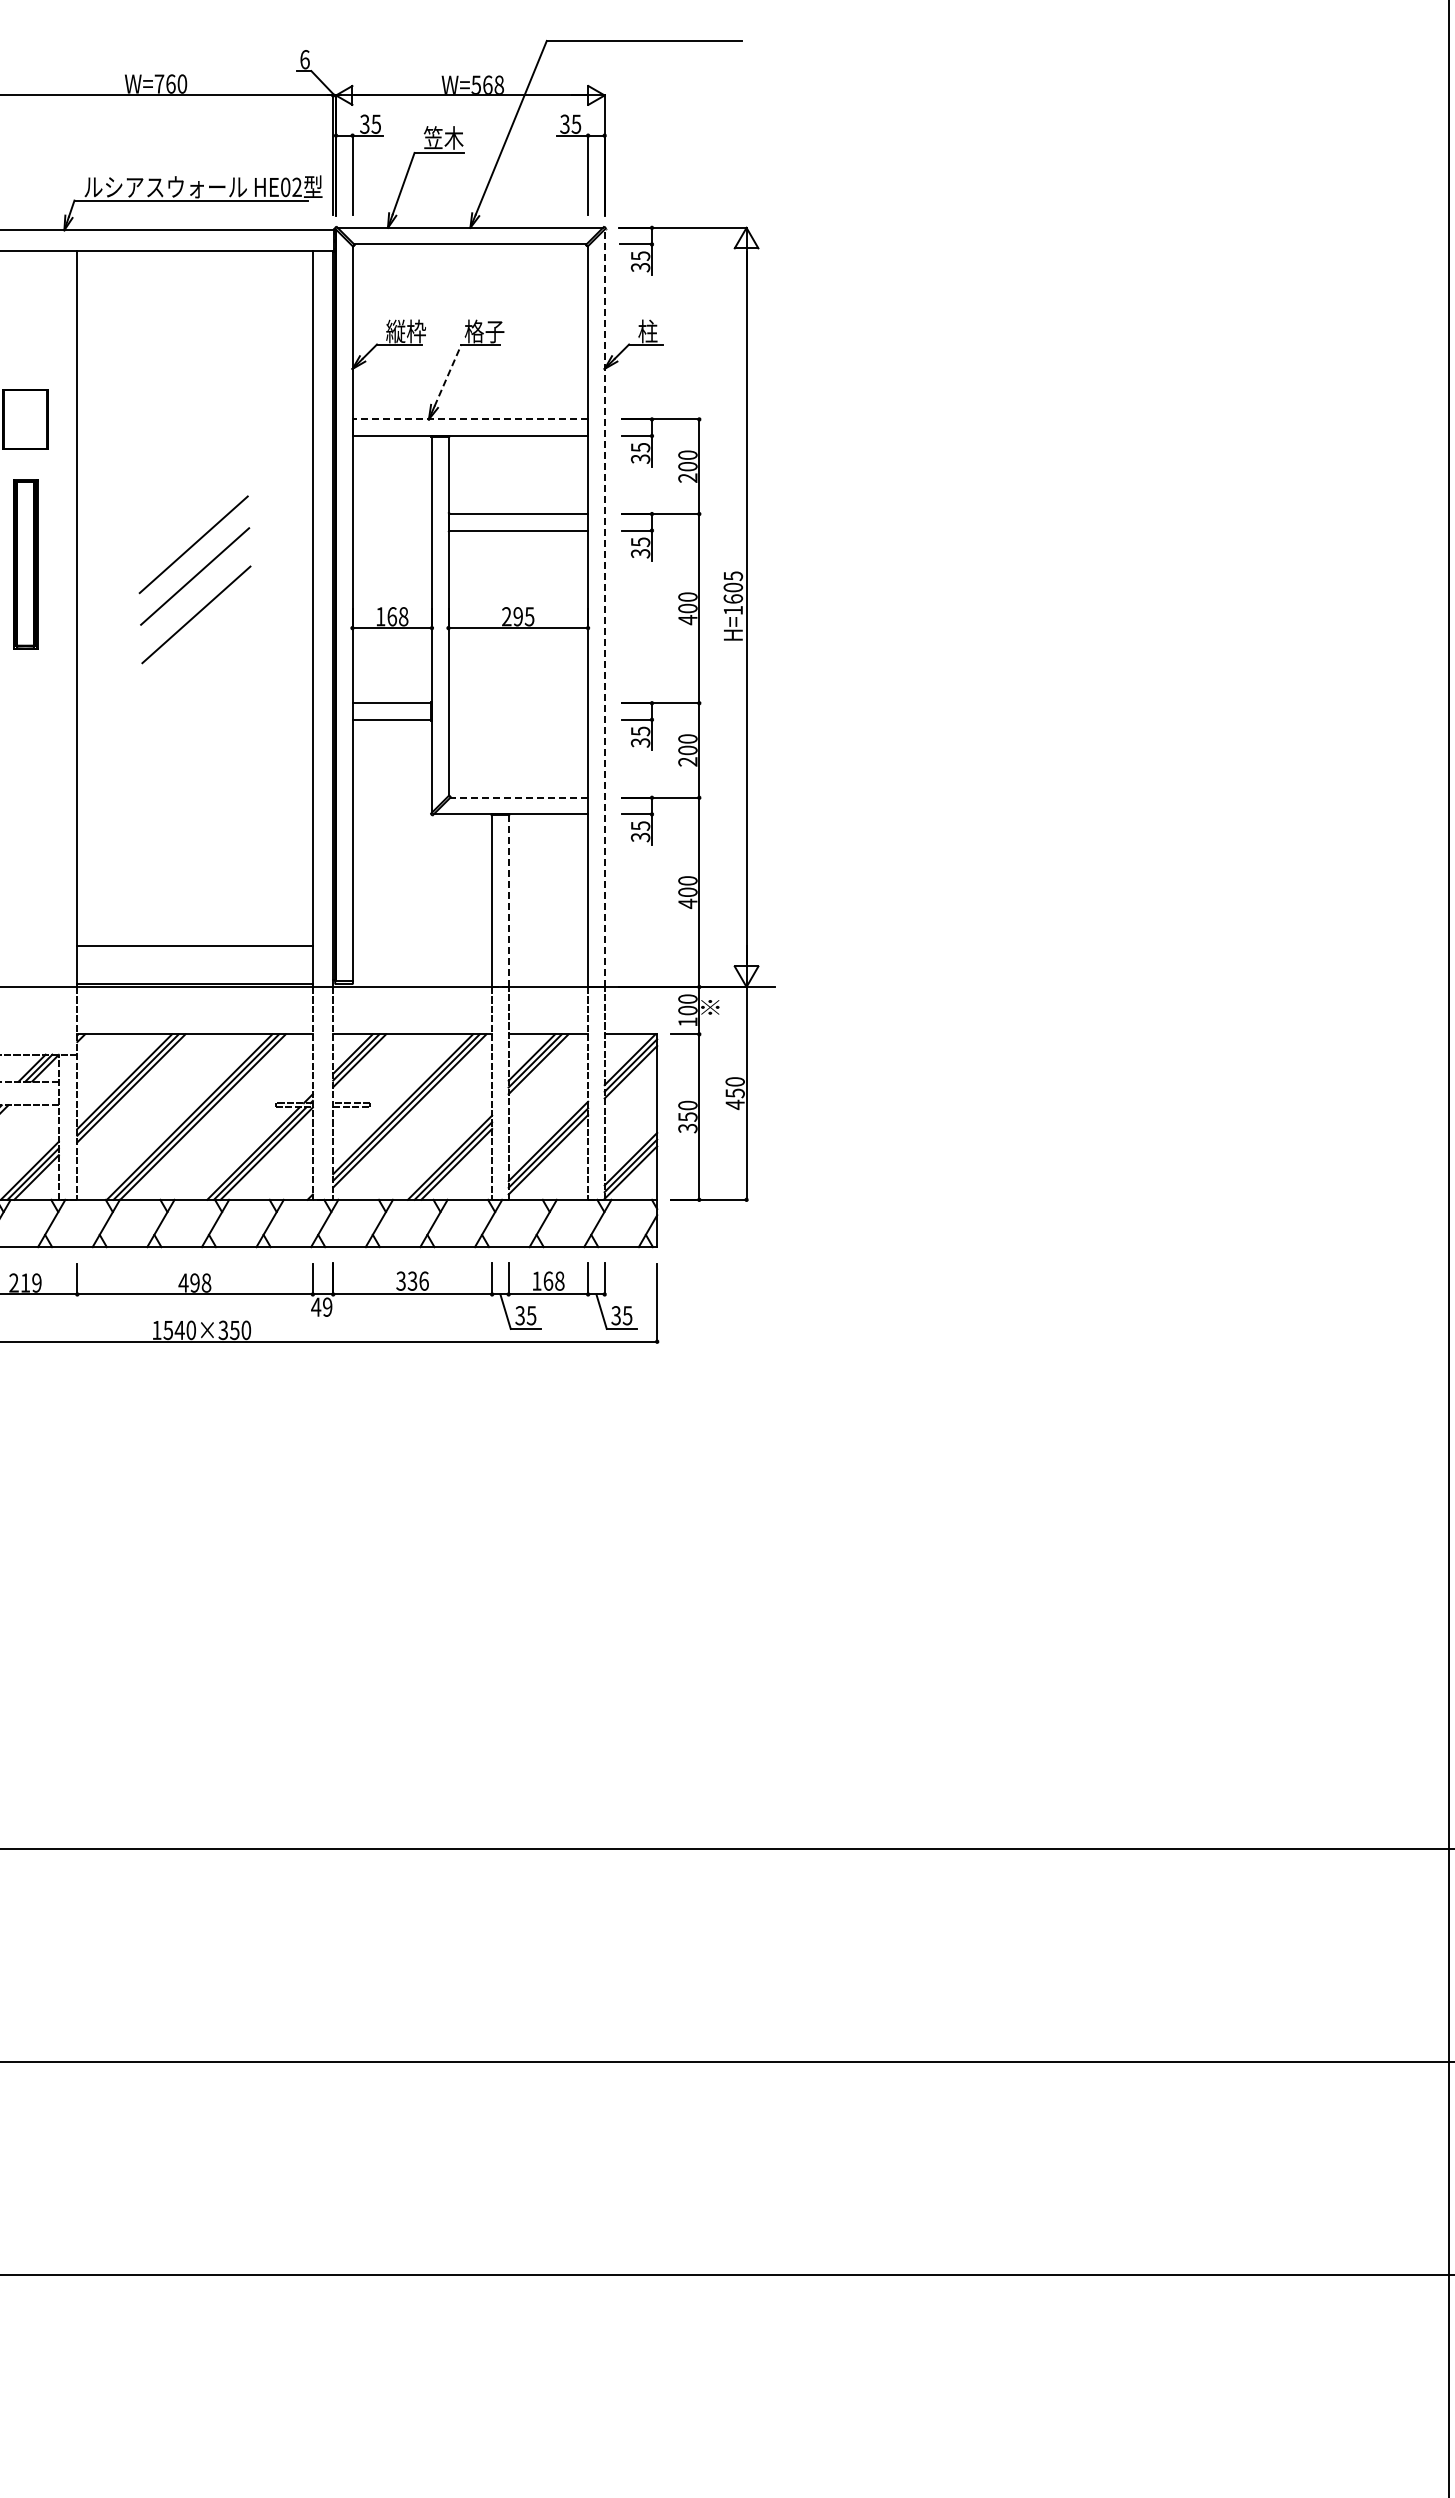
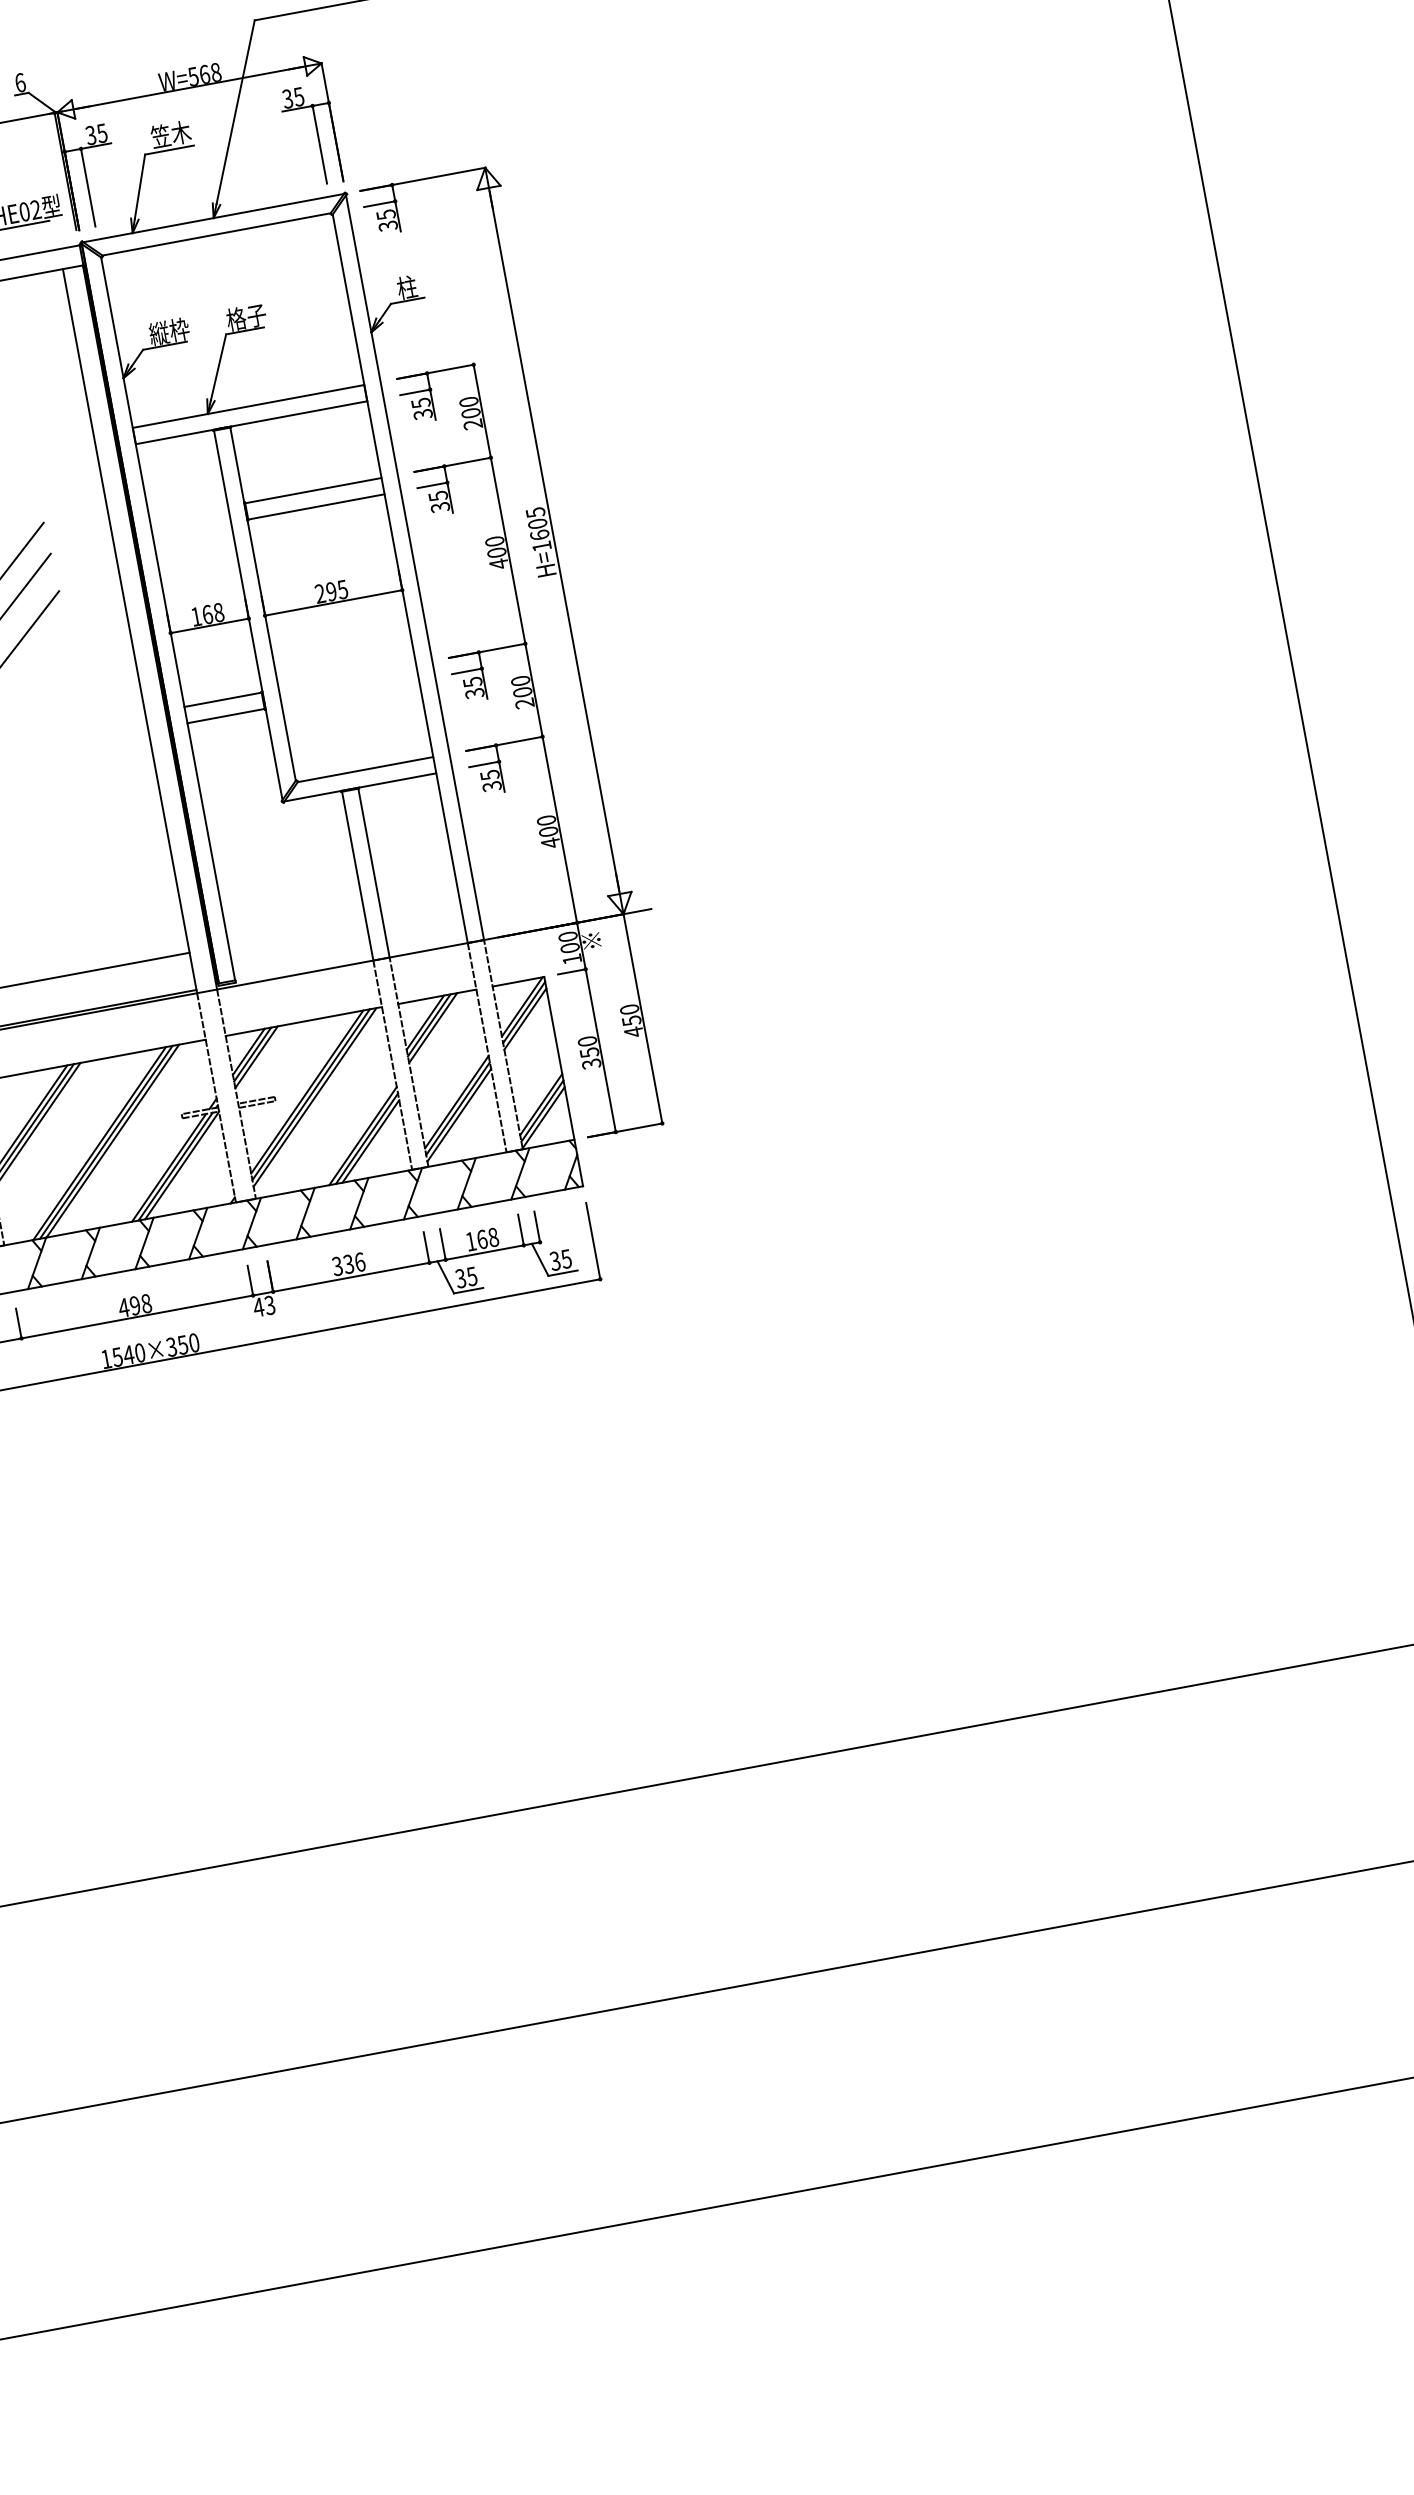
line: (448, 375) -> (219, 367), dashed -> solid
line: (470, 419) -> (248, 406), dashed -> solid
line: (604, 608) -> (414, 567), dashed -> solid
line: (519, 797) -> (365, 769), dashed -> solid
line: (508, 901) -> (373, 873), dashed -> solid
text: (327, 1307) -> (269, 1305), 49 -> 43

